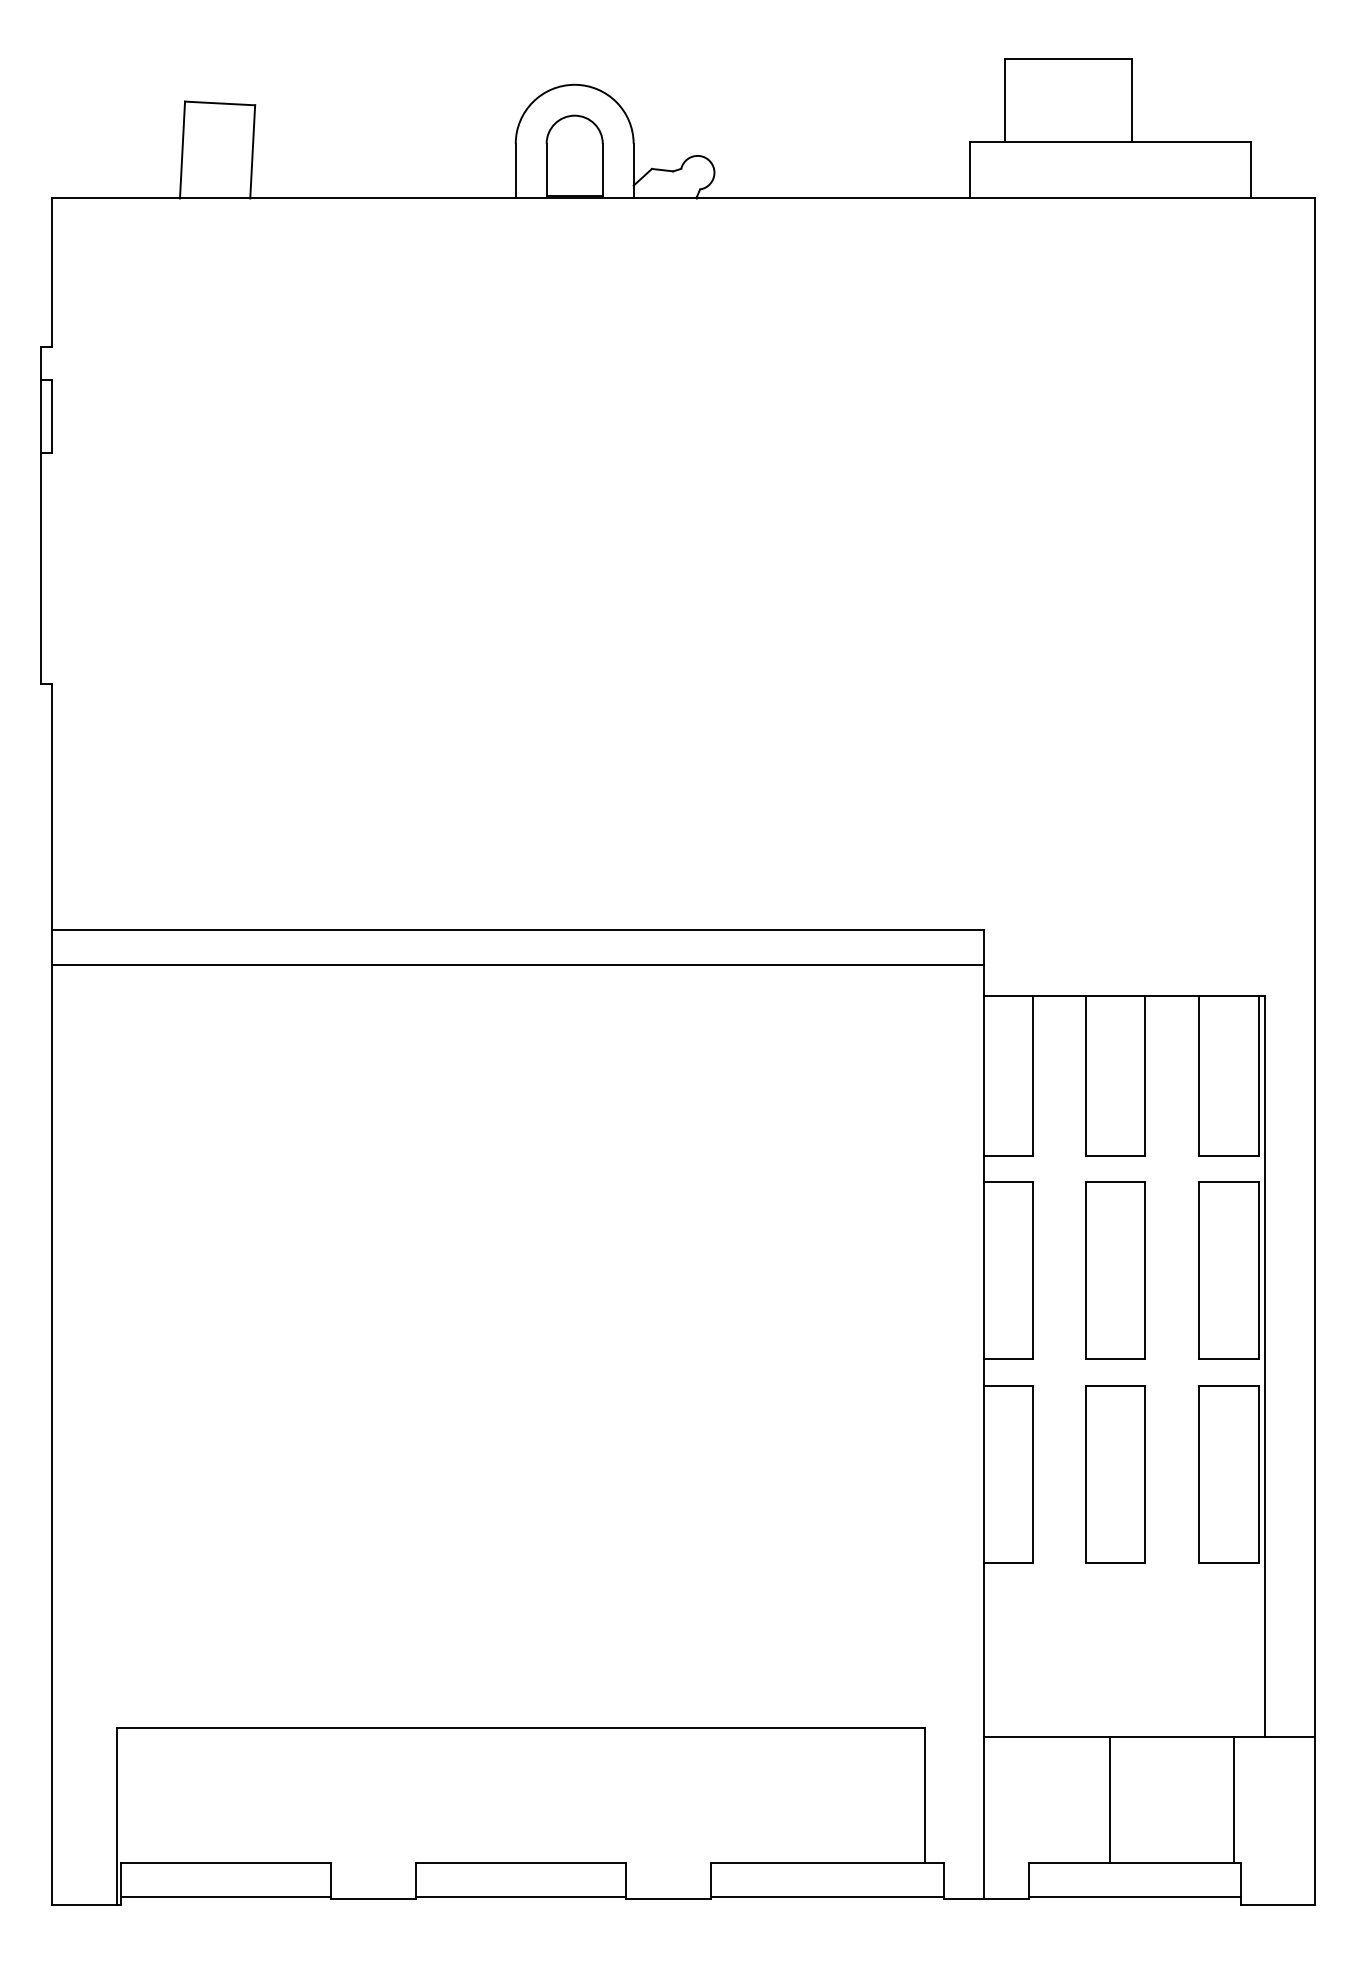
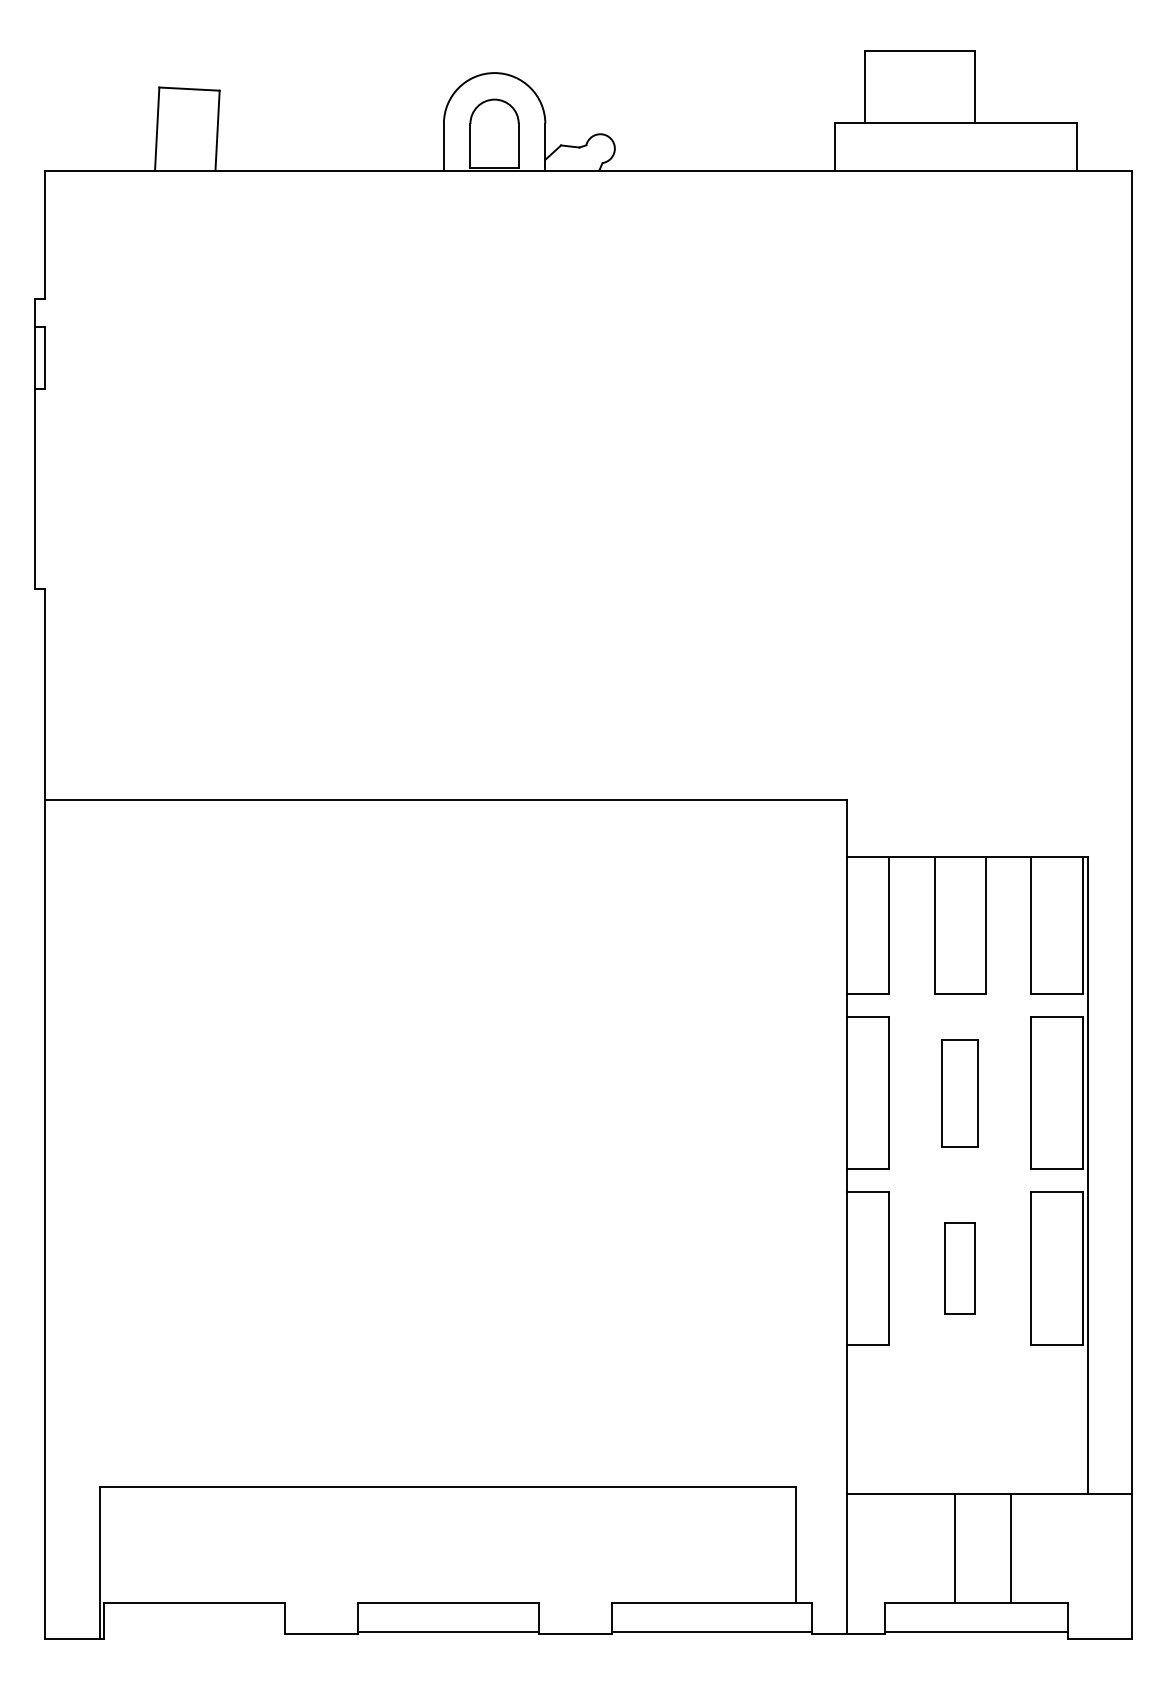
line: (517, 964) -> (445, 829), removed
part: (1115, 1270) -> (959, 1093), size x0.7
part: (1115, 1474) -> (959, 1268), size x0.6
line: (1233, 1799) -> (1010, 1548), moved
line: (225, 1896) -> (194, 1631), removed

